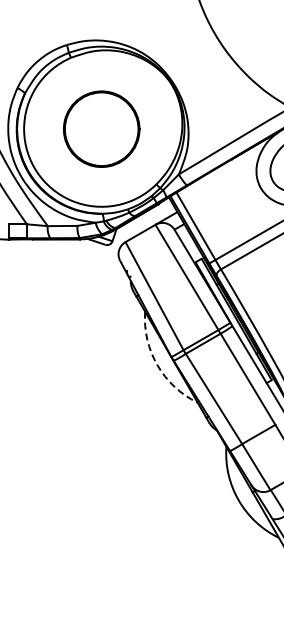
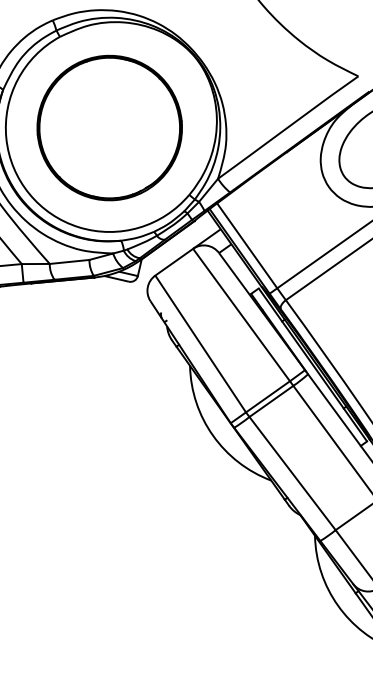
part: (101, 129) -> (109, 128), size x1.43
arc: (157, 365) -> (213, 435), dashed -> solid

